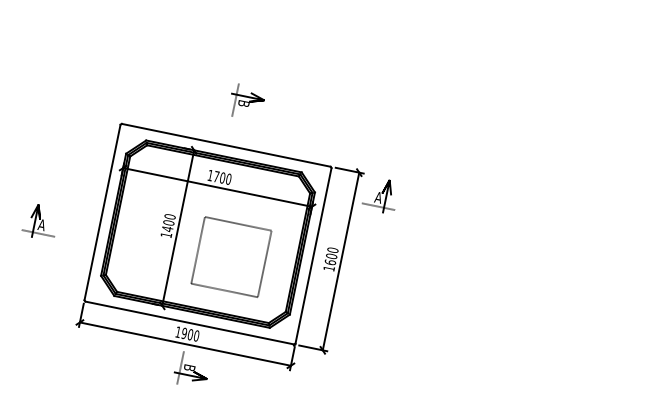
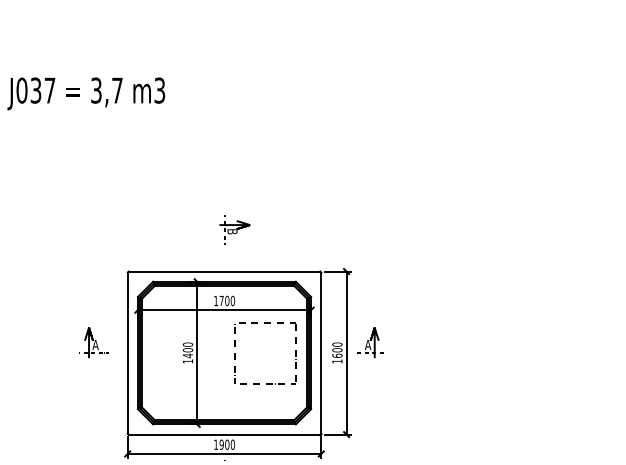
part: (381, 195) -> (370, 342), moved
part: (40, 221) -> (93, 342), moved
part: (238, 224) -> (265, 323), moved

